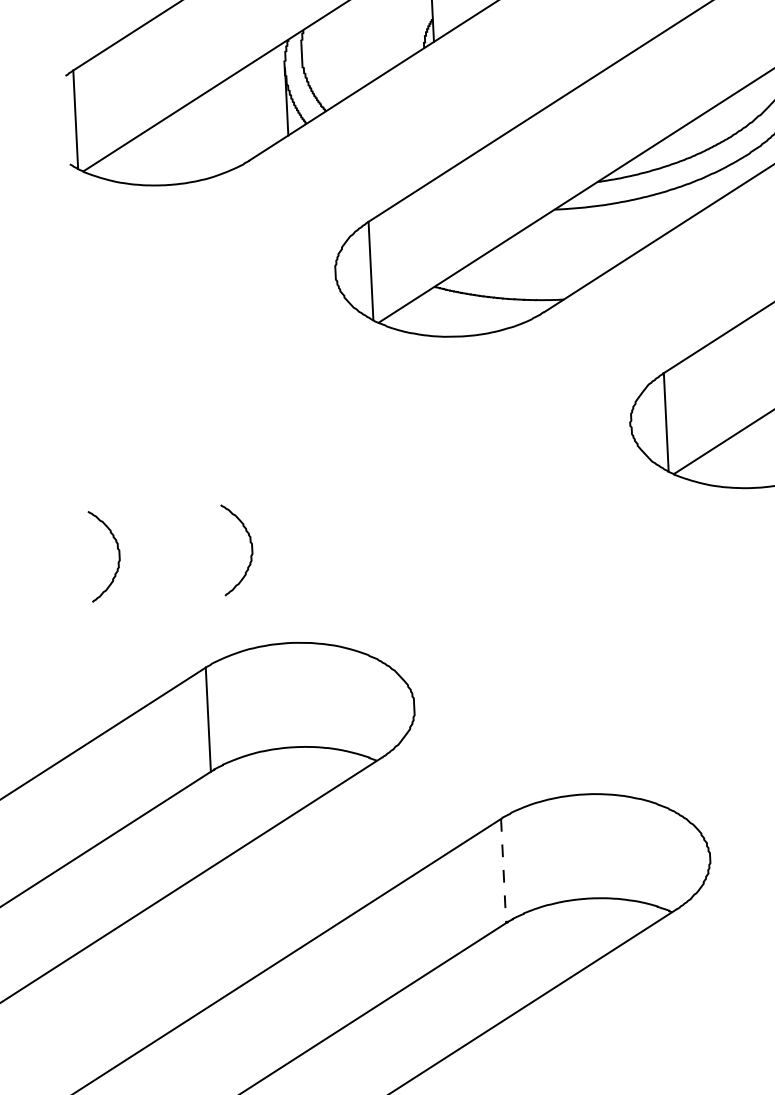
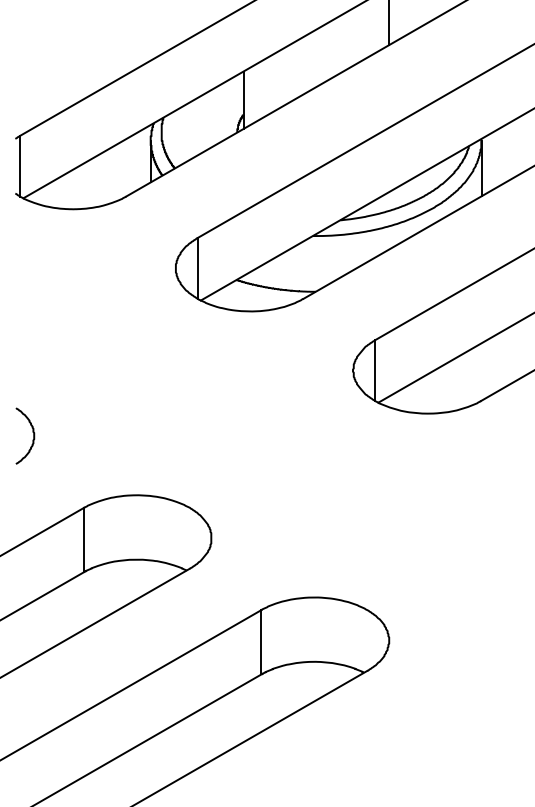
curve: (249, 543) -> (114, 432), removed
line: (503, 871) -> (261, 642), dashed -> solid

